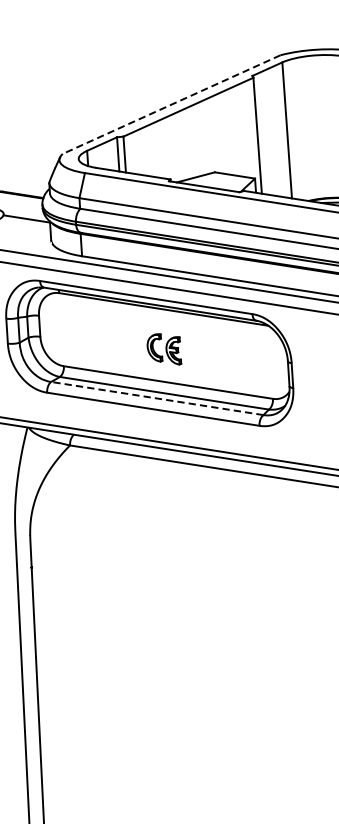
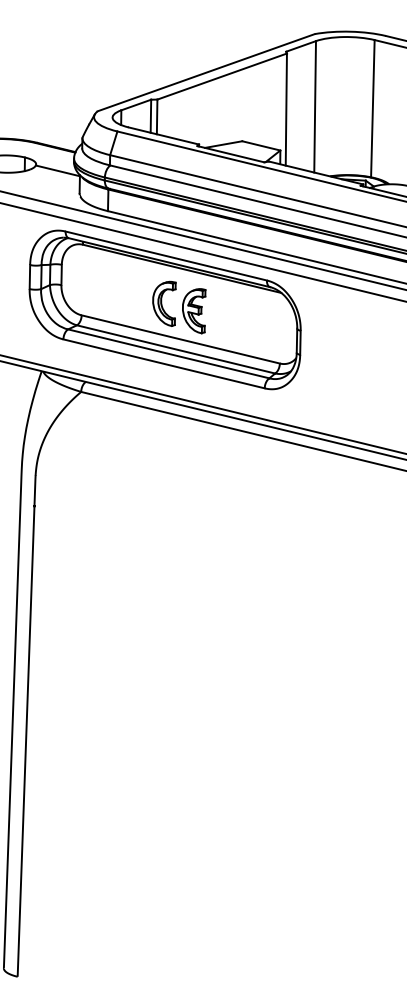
line: (170, 104) -> (205, 72), dashed -> solid
part: (164, 349) -> (179, 307), size x1.67
line: (156, 398) -> (168, 353), dashed -> solid

